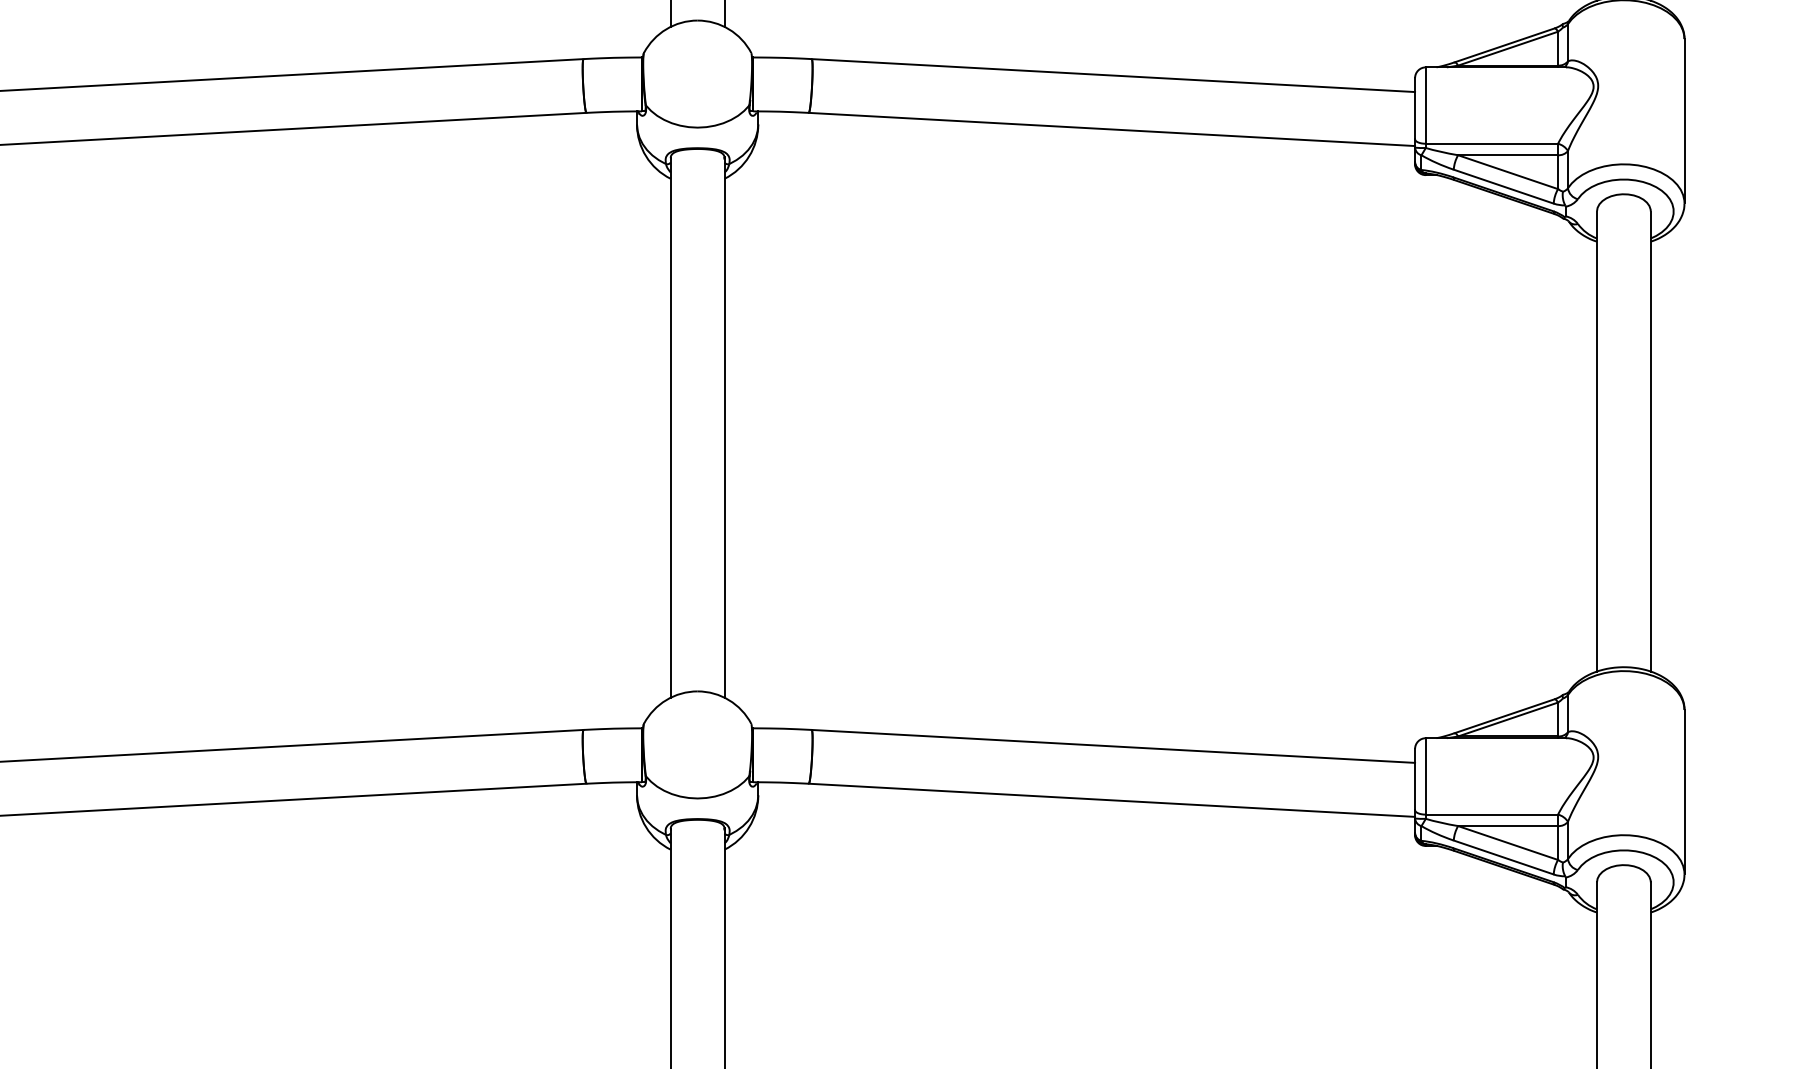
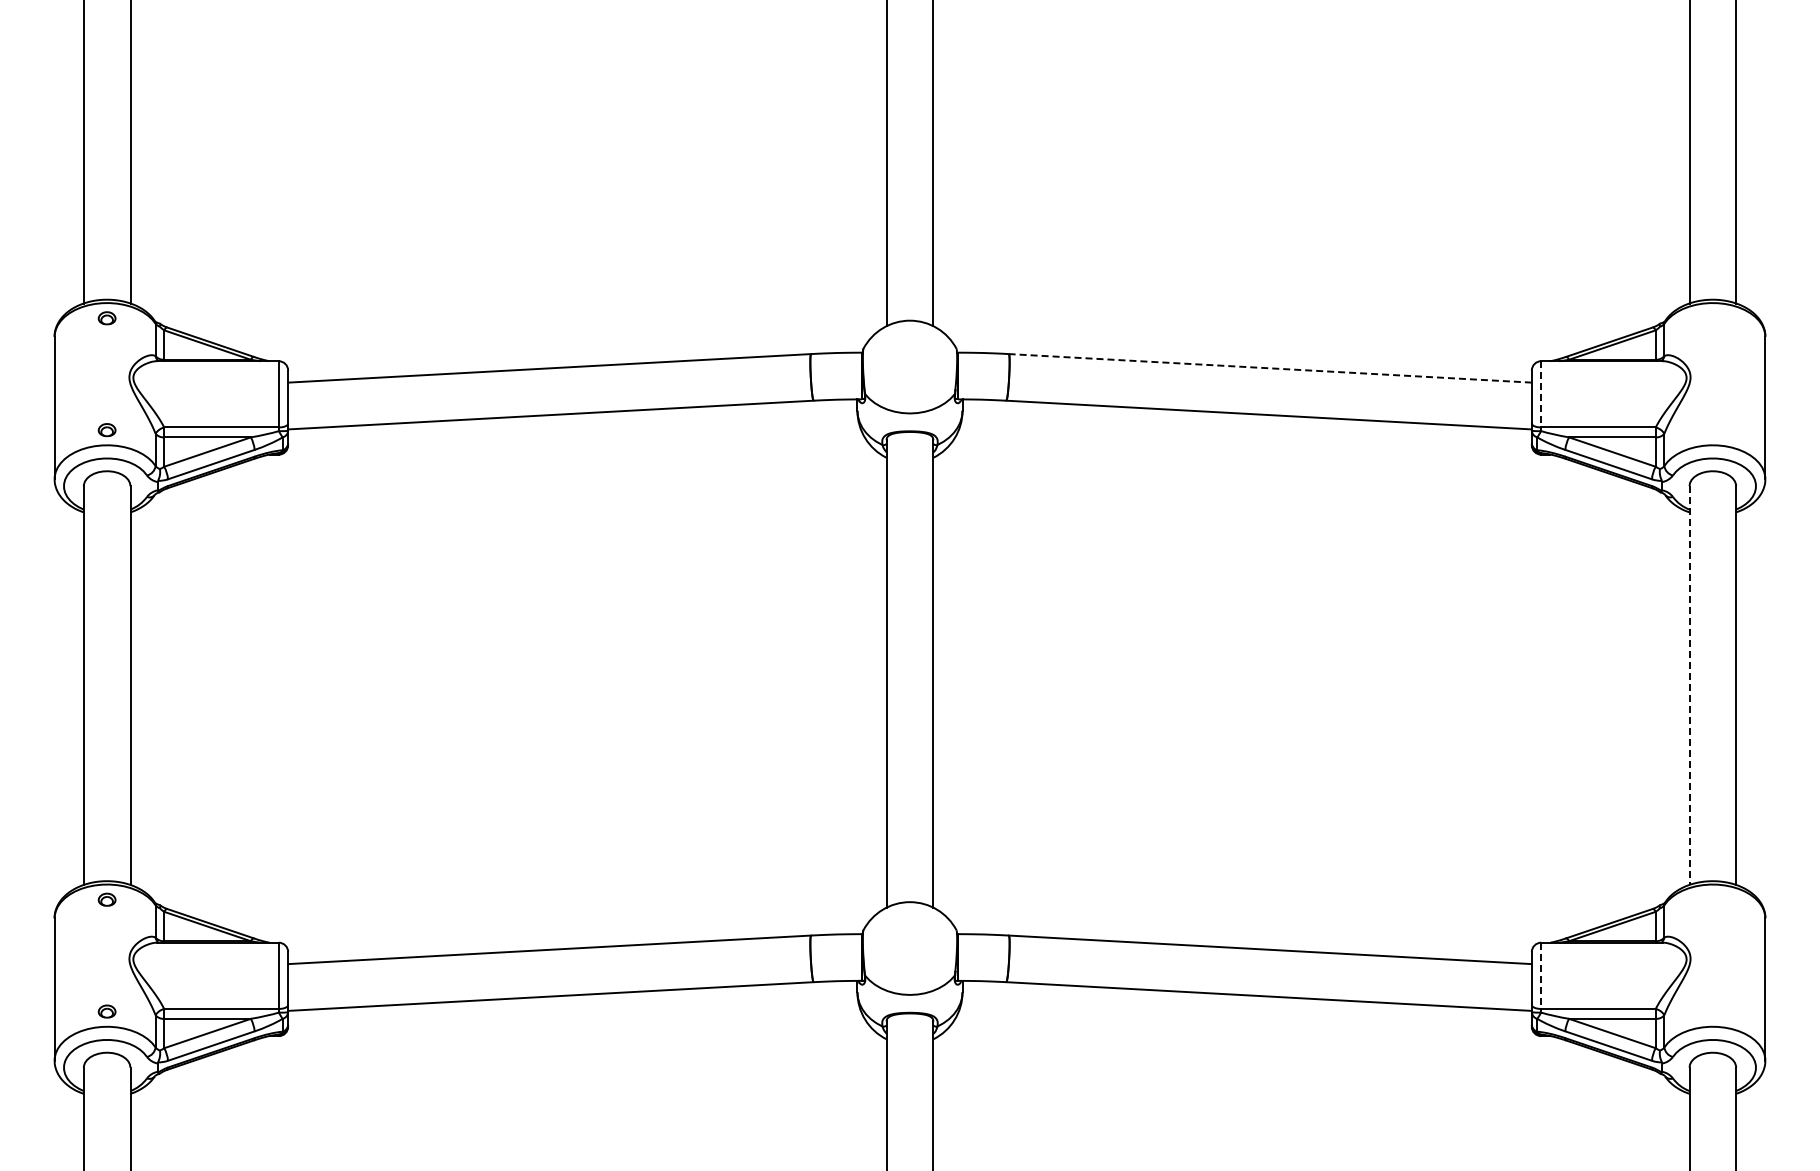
line: (1113, 75) -> (1270, 368), solid -> dashed
line: (1426, 105) -> (1541, 394), solid -> dashed
line: (1596, 442) -> (1689, 686), solid -> dashed
line: (1426, 777) -> (1541, 976), solid -> dashed

